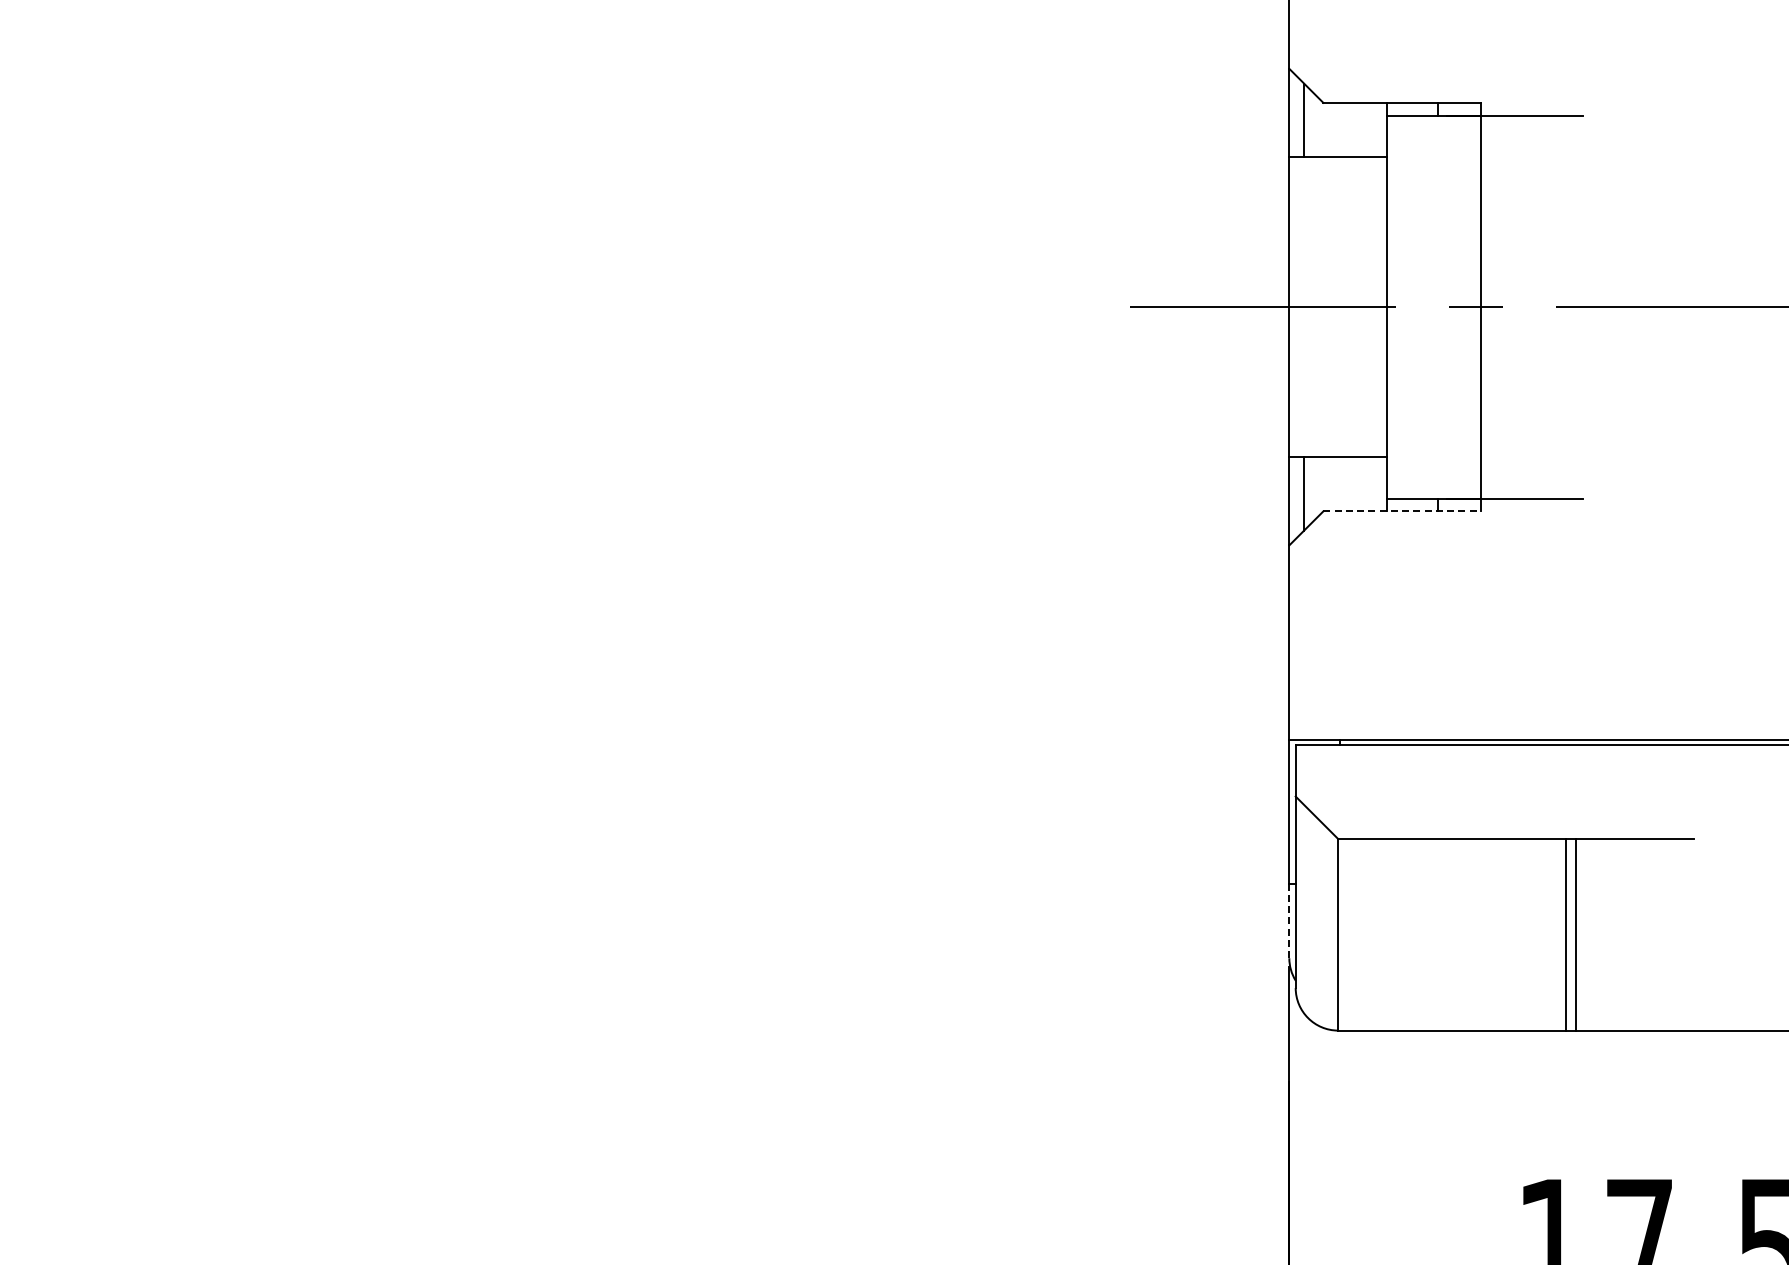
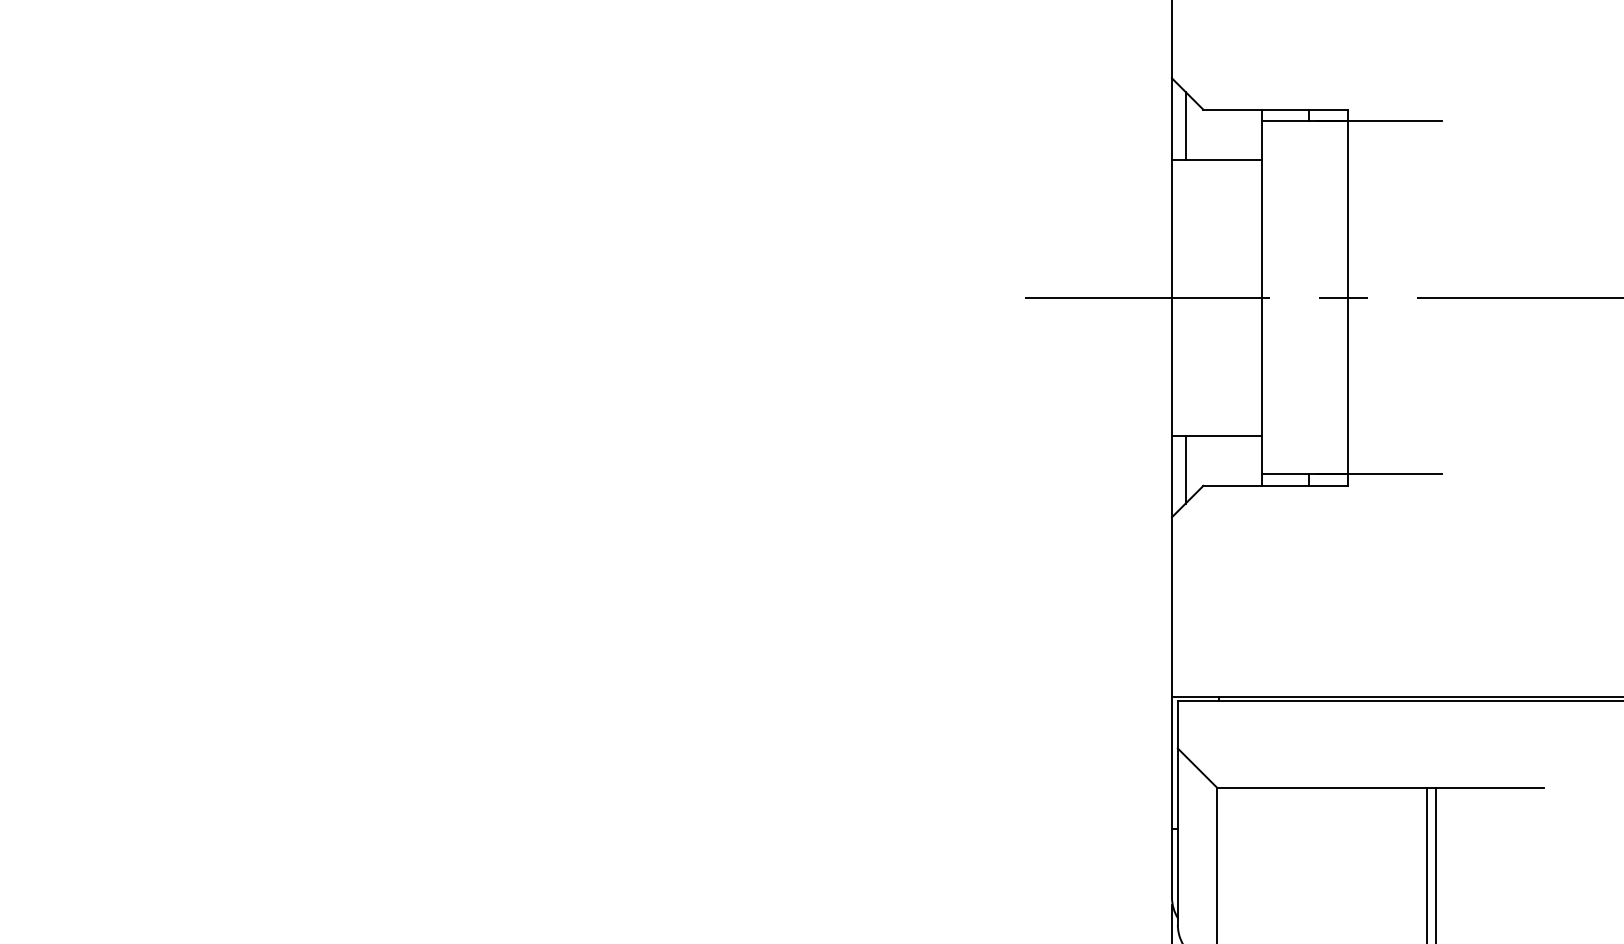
line: (1402, 511) -> (1276, 486), dashed -> solid
line: (1289, 920) -> (1172, 862), dashed -> solid

